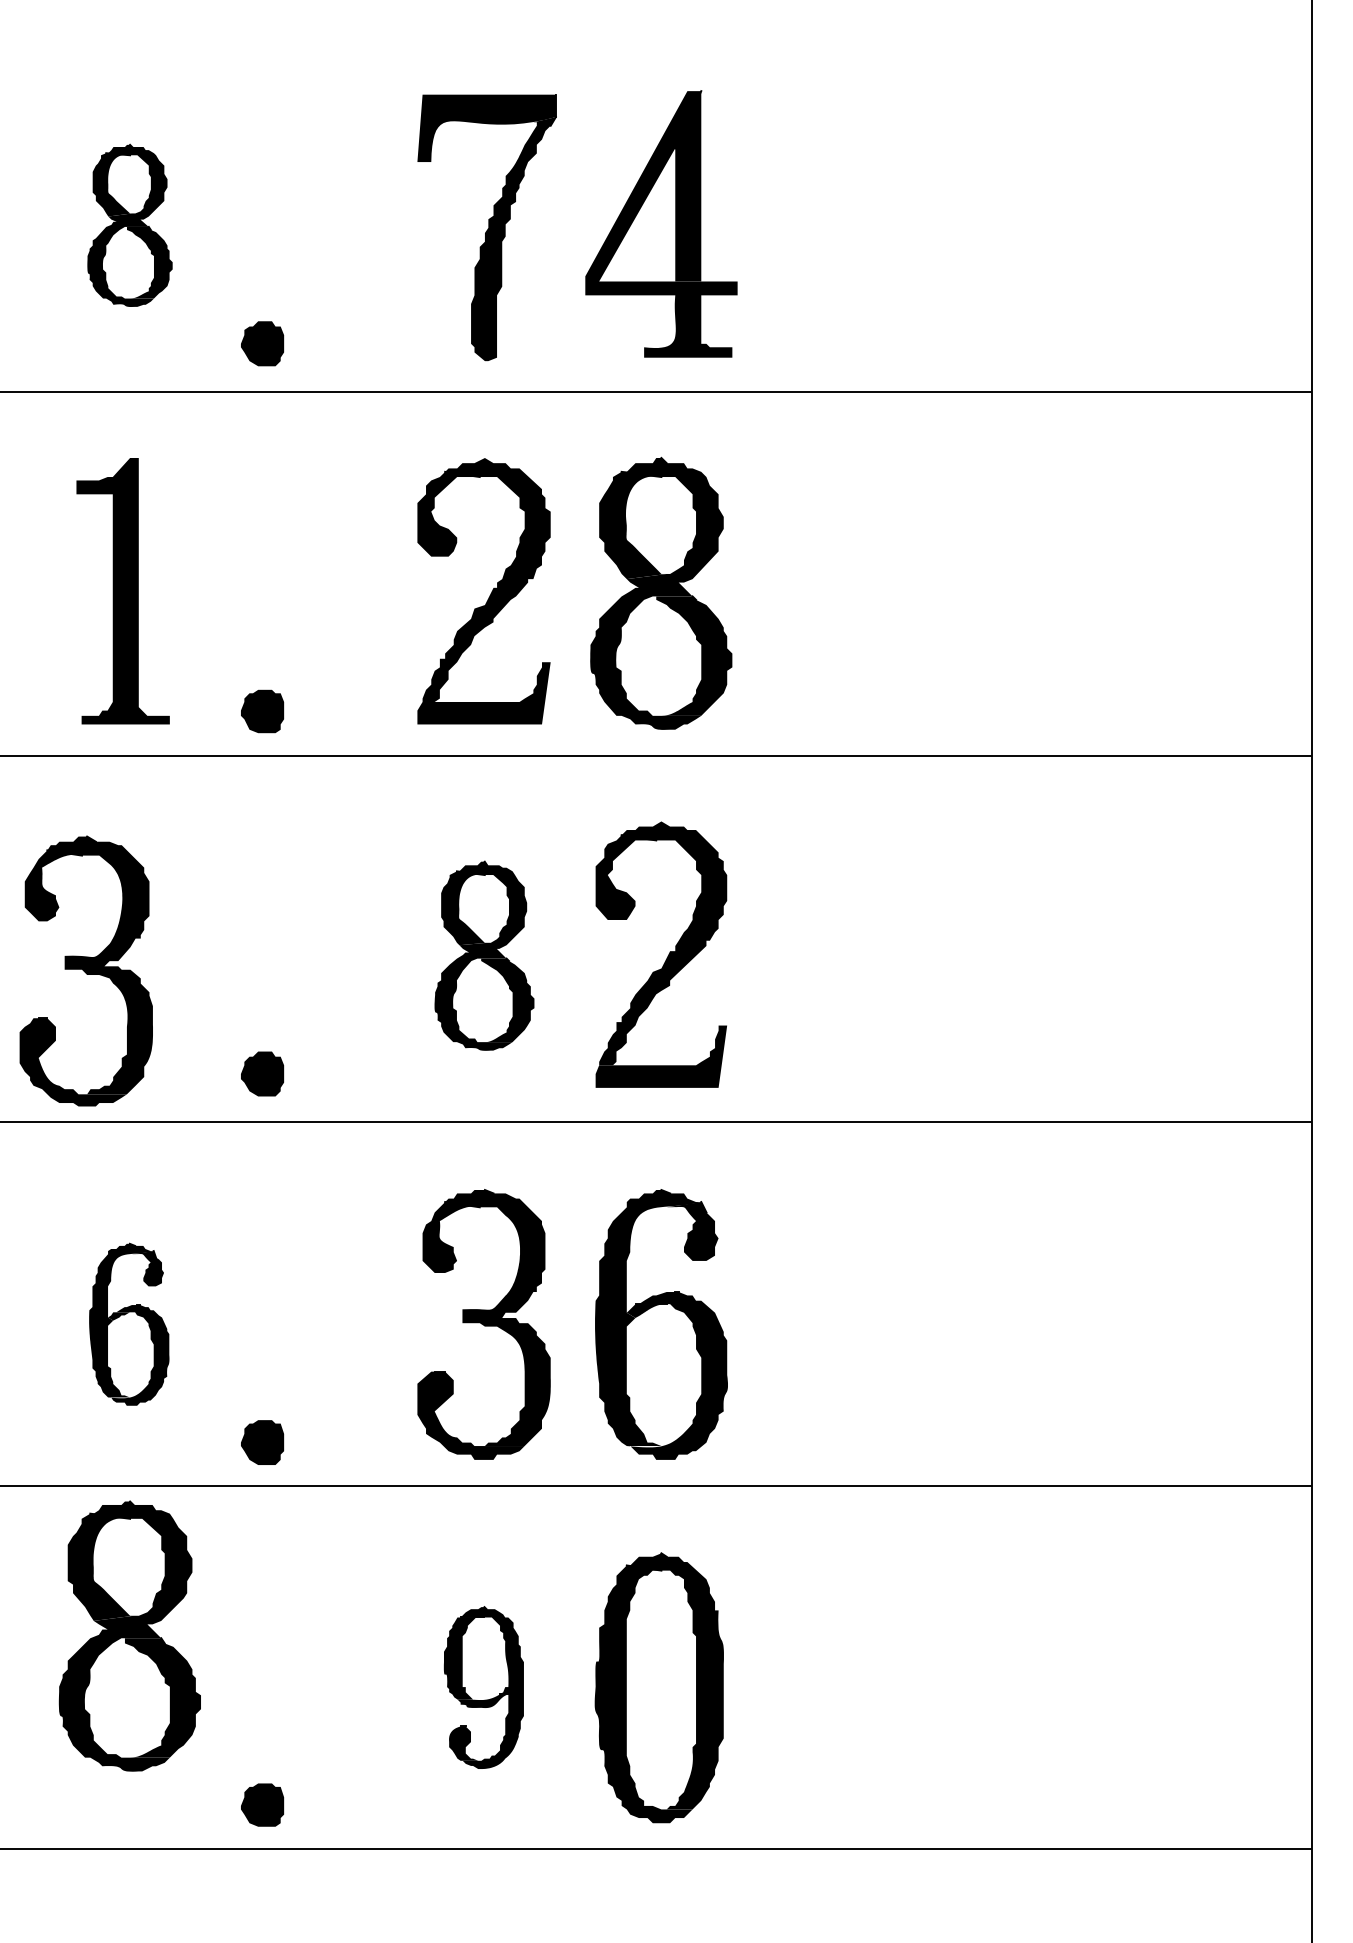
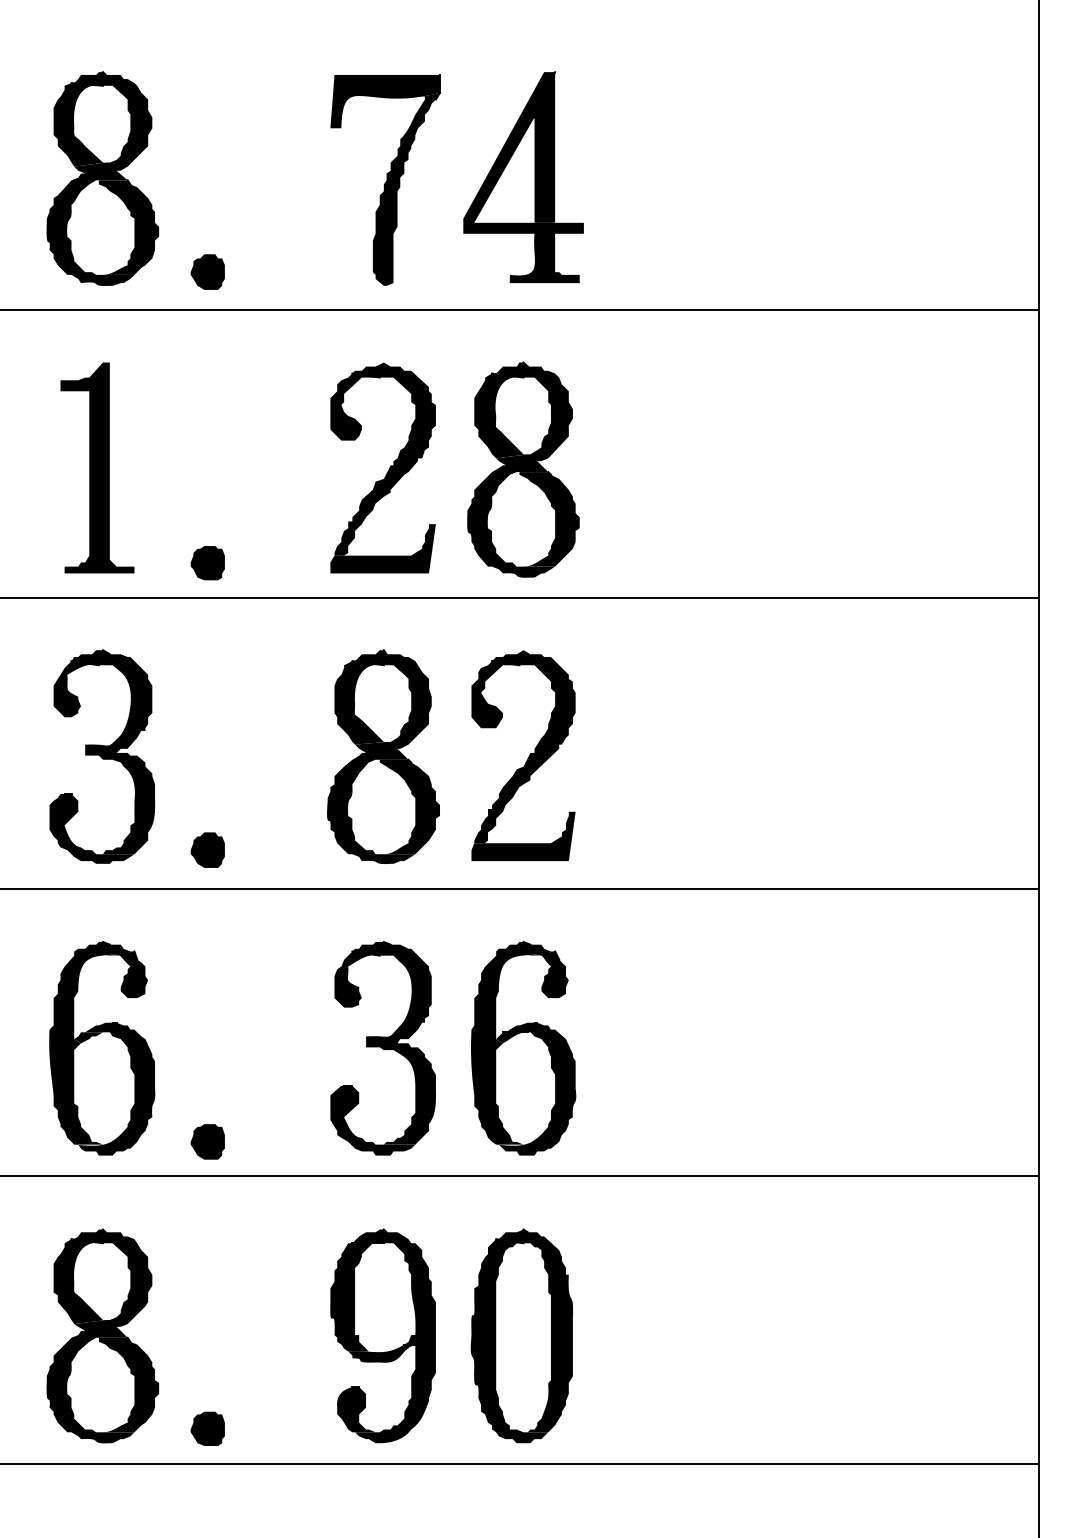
part: (129, 225) -> (102, 178), size x1.67
part: (484, 955) -> (383, 756), size x1.43
part: (86, 970) -> (102, 756), moved
part: (129, 1324) -> (102, 1048), size x1.67
part: (129, 1635) -> (102, 1335), moved
part: (483, 1687) -> (382, 1335), size x1.67

